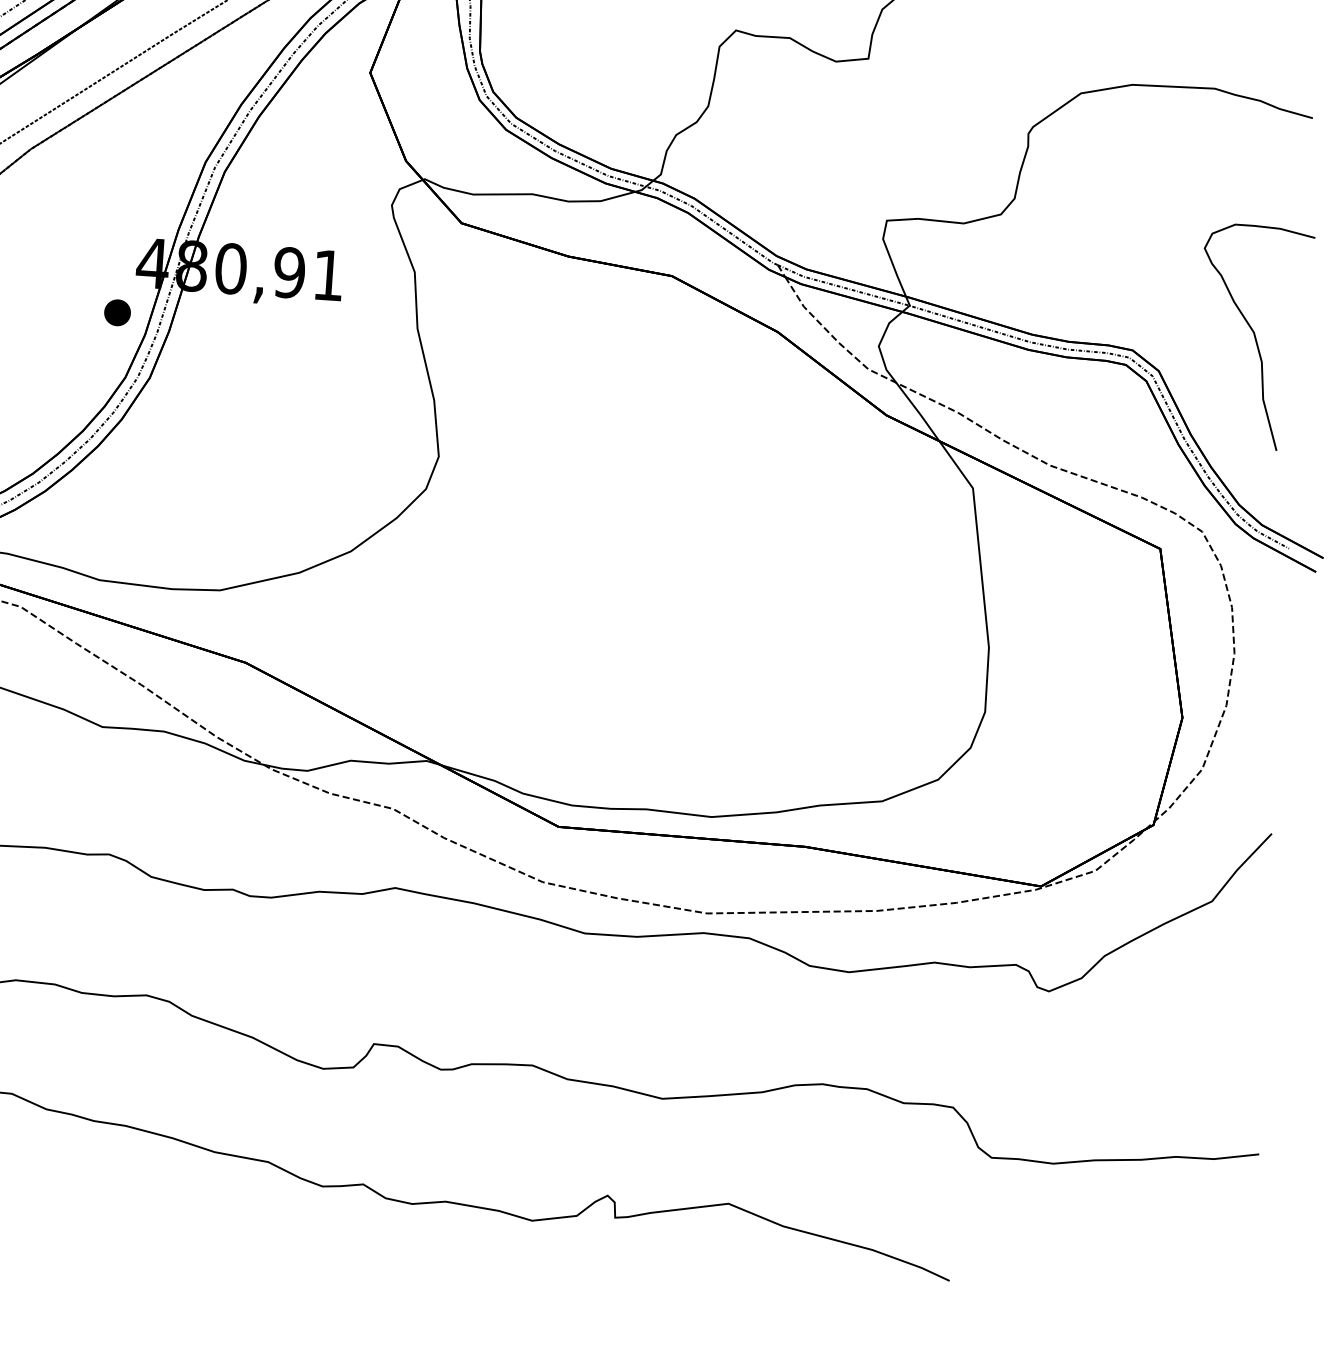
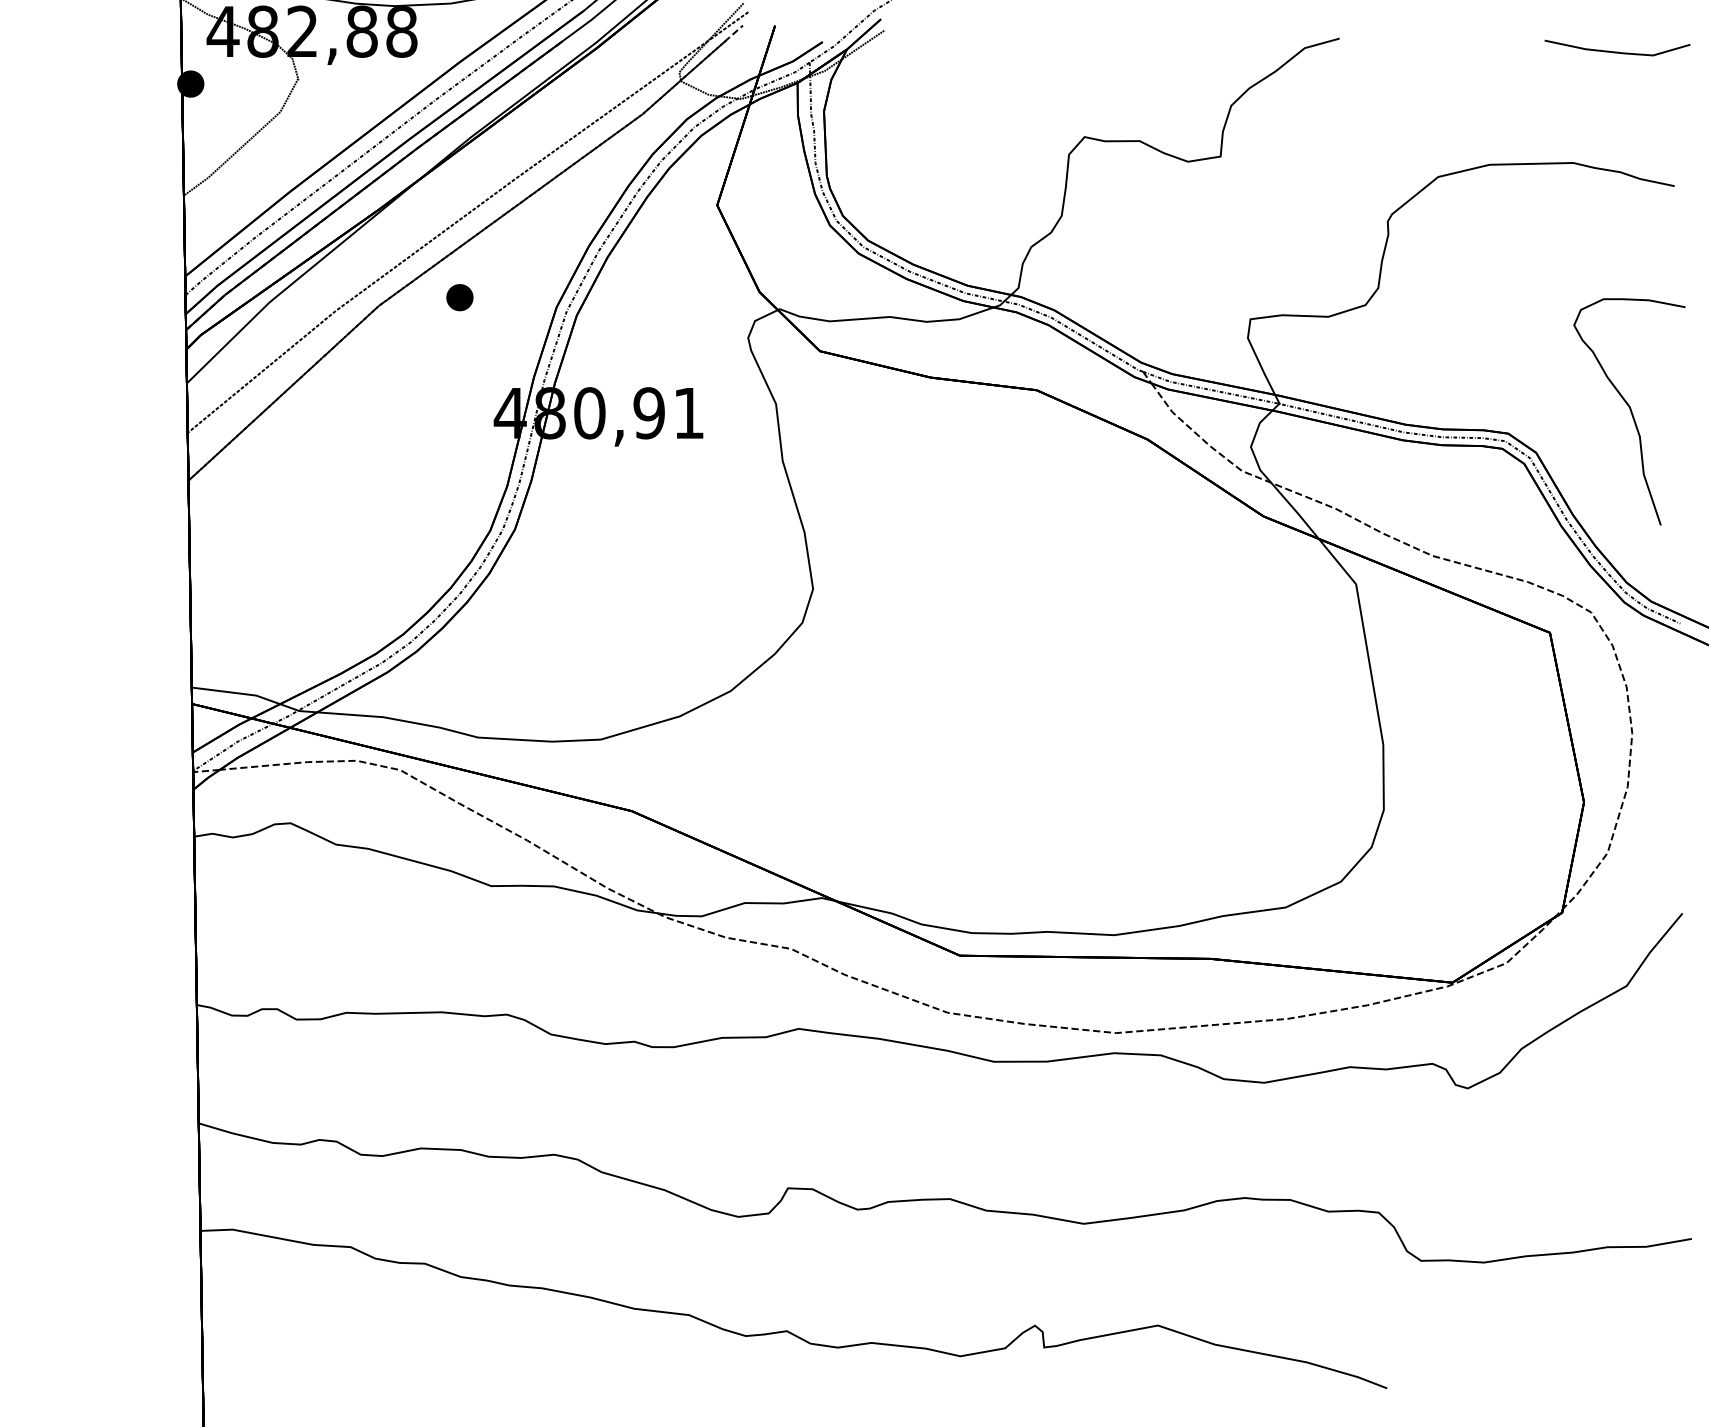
part: (117, 312) -> (459, 297), moved

